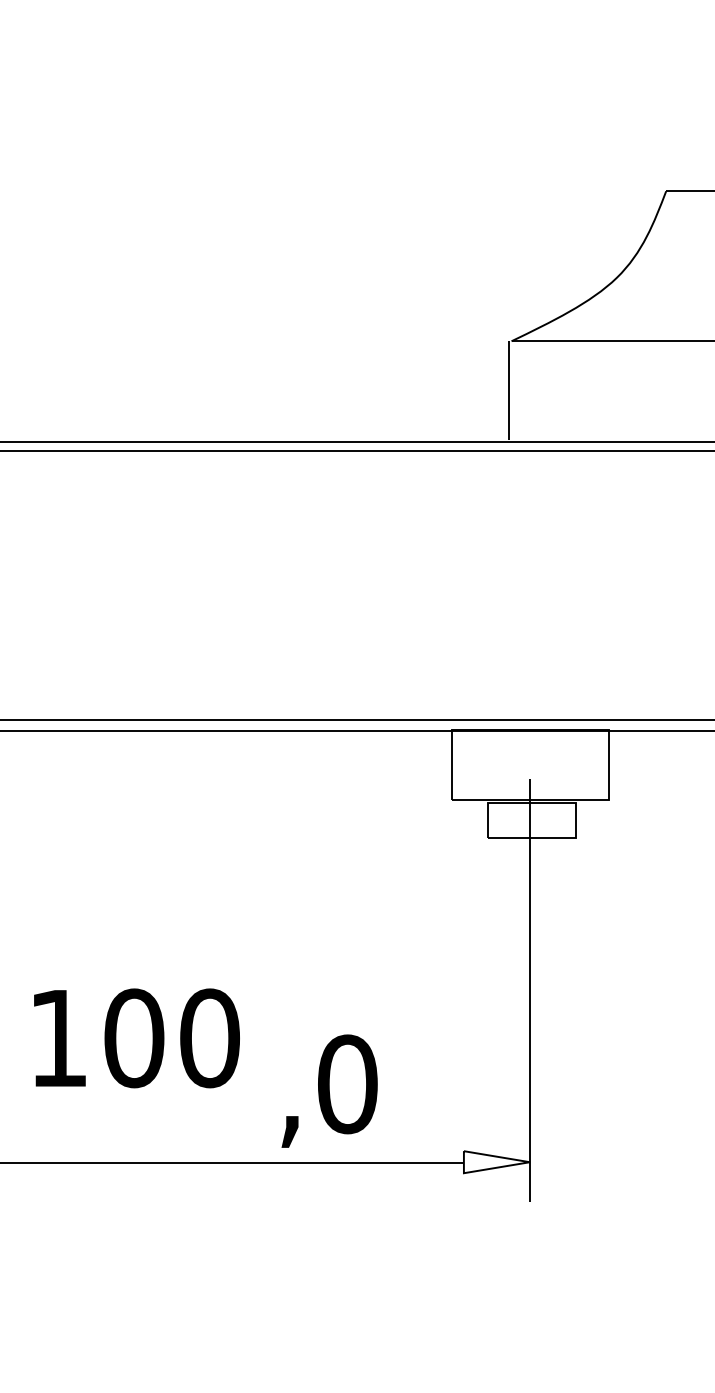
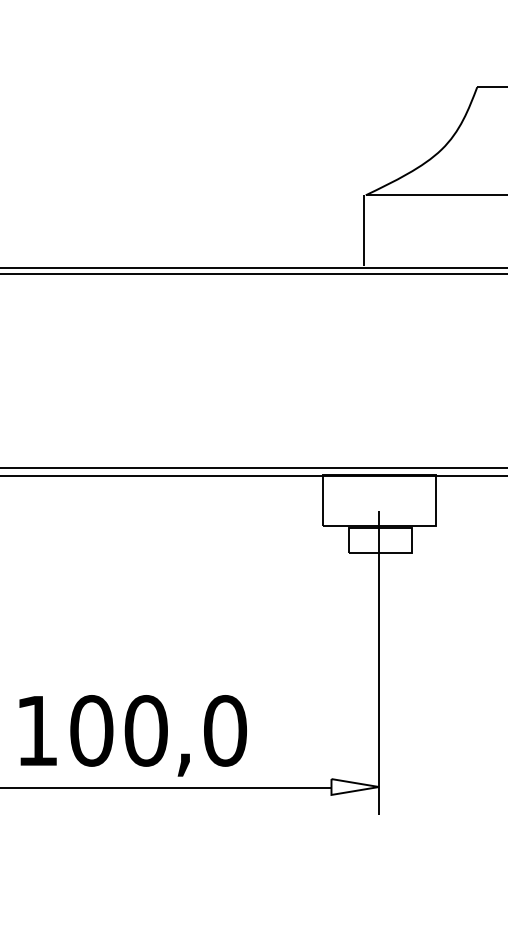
text: (136, 1038) -> (93, 730), moved
text: (329, 1090) -> (212, 735), moved

